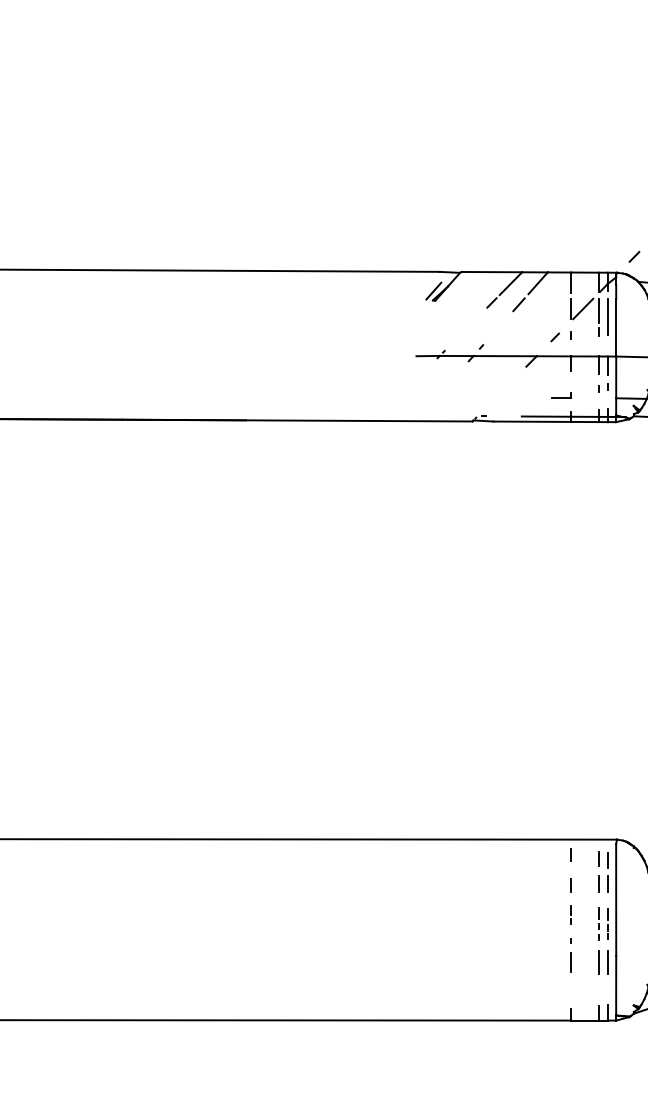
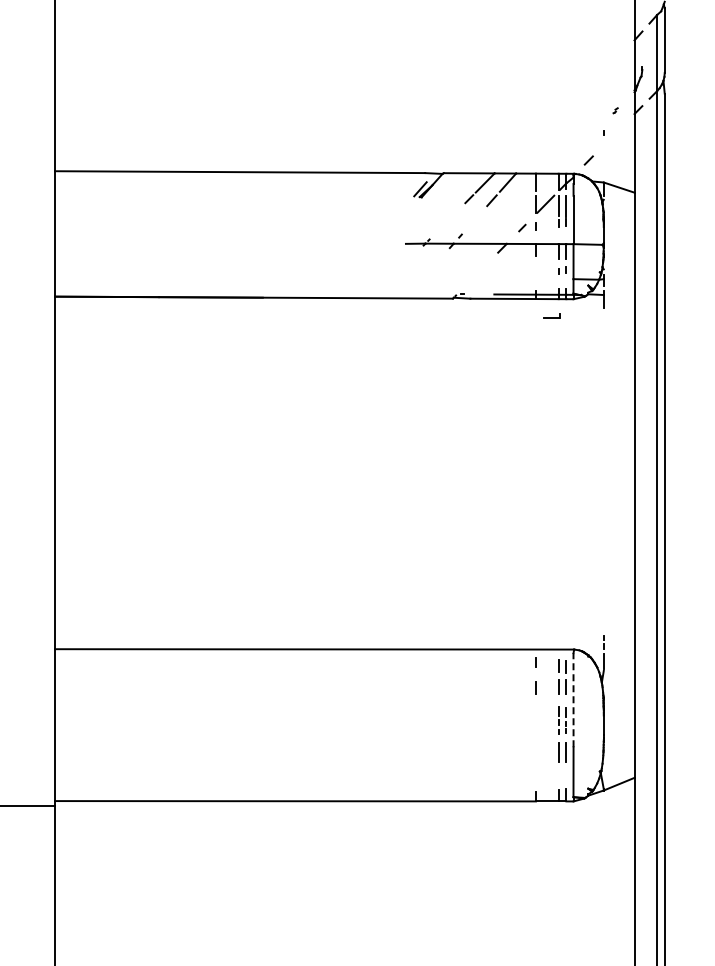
part: (561, 395) -> (551, 315), moved
line: (616, 899) -> (573, 699), solid -> dashed
line: (570, 914) -> (535, 712), removed
line: (570, 955) -> (535, 746), removed

